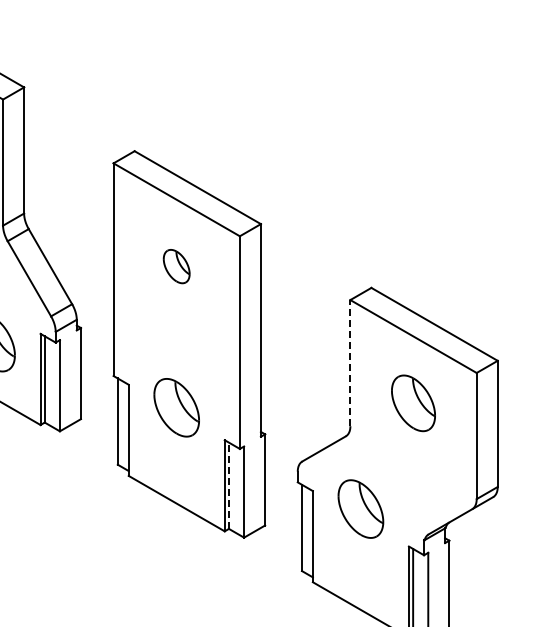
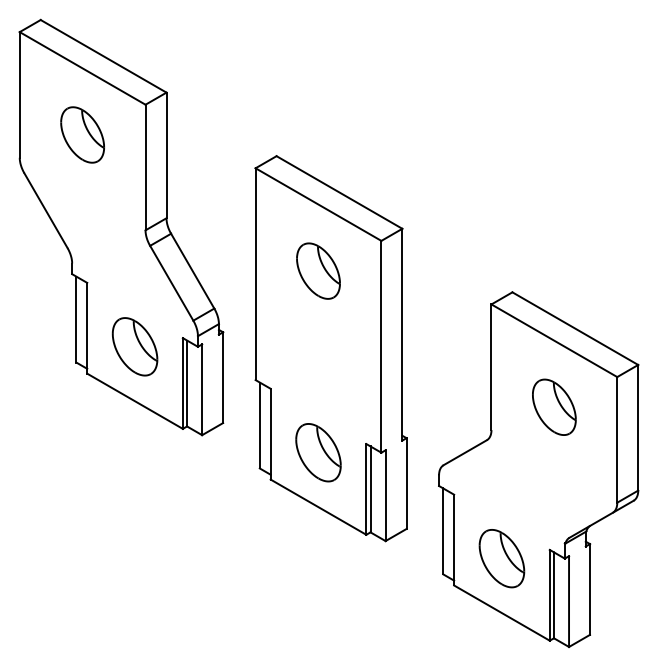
part: (176, 265) -> (318, 270), size x1.67
line: (350, 363) -> (491, 367), dashed -> solid
part: (176, 407) -> (318, 452), moved
line: (228, 485) -> (370, 489), dashed -> solid
part: (360, 508) -> (501, 558), moved

